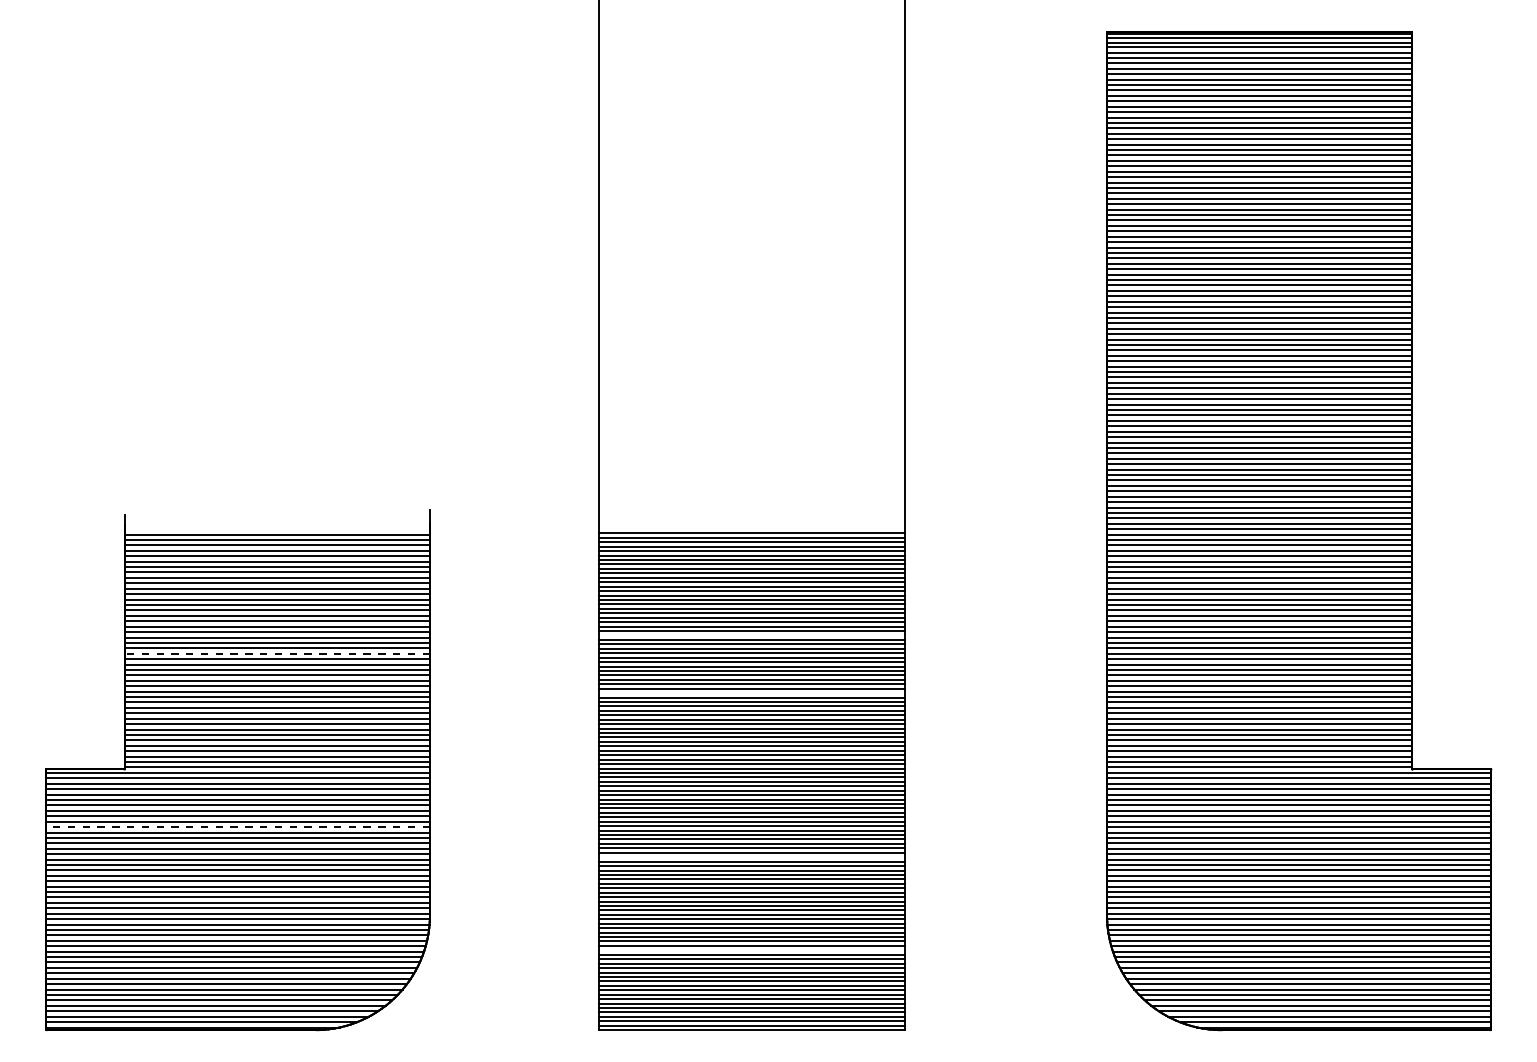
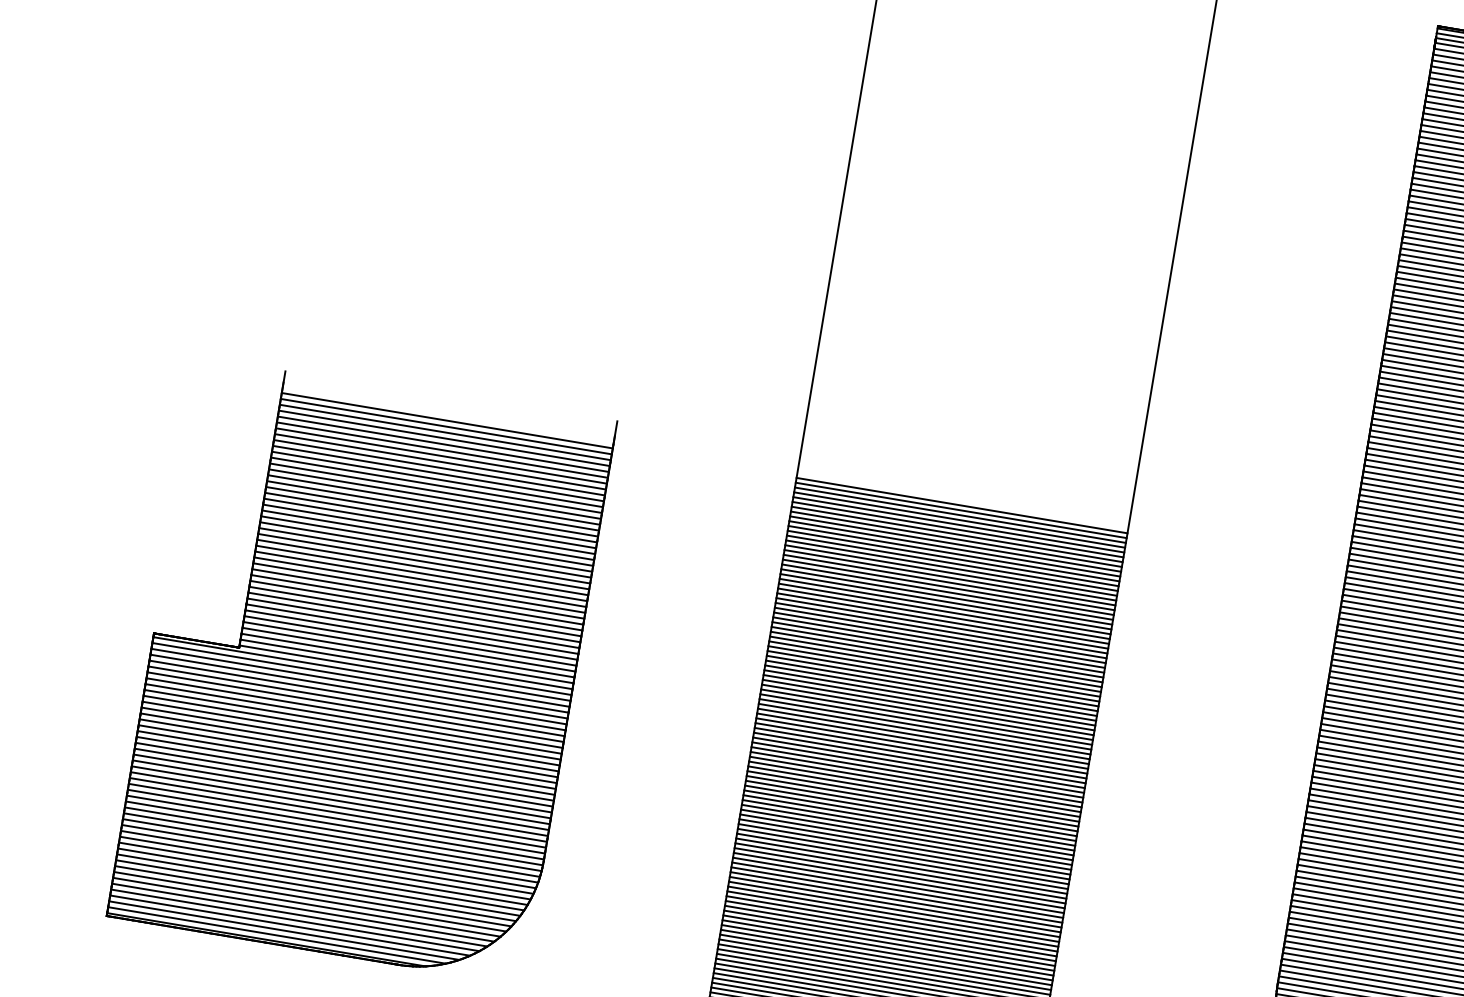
line: (751, 635) -> (943, 616), added
line: (277, 653) -> (425, 549), dashed -> solid
line: (751, 693) -> (932, 679), added
line: (238, 827) -> (352, 731), dashed -> solid
line: (751, 857) -> (902, 856), added
line: (751, 950) -> (885, 957), added

